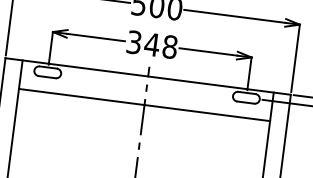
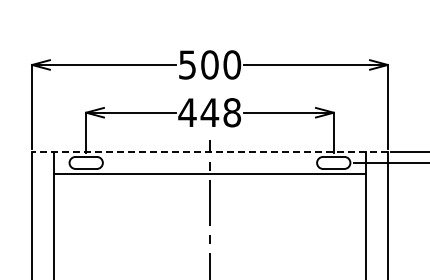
text: (134, 42) -> (187, 112), 348 -> 448
line: (147, 76) -> (209, 152), solid -> dashed
line: (144, 104) -> (209, 173), moved

